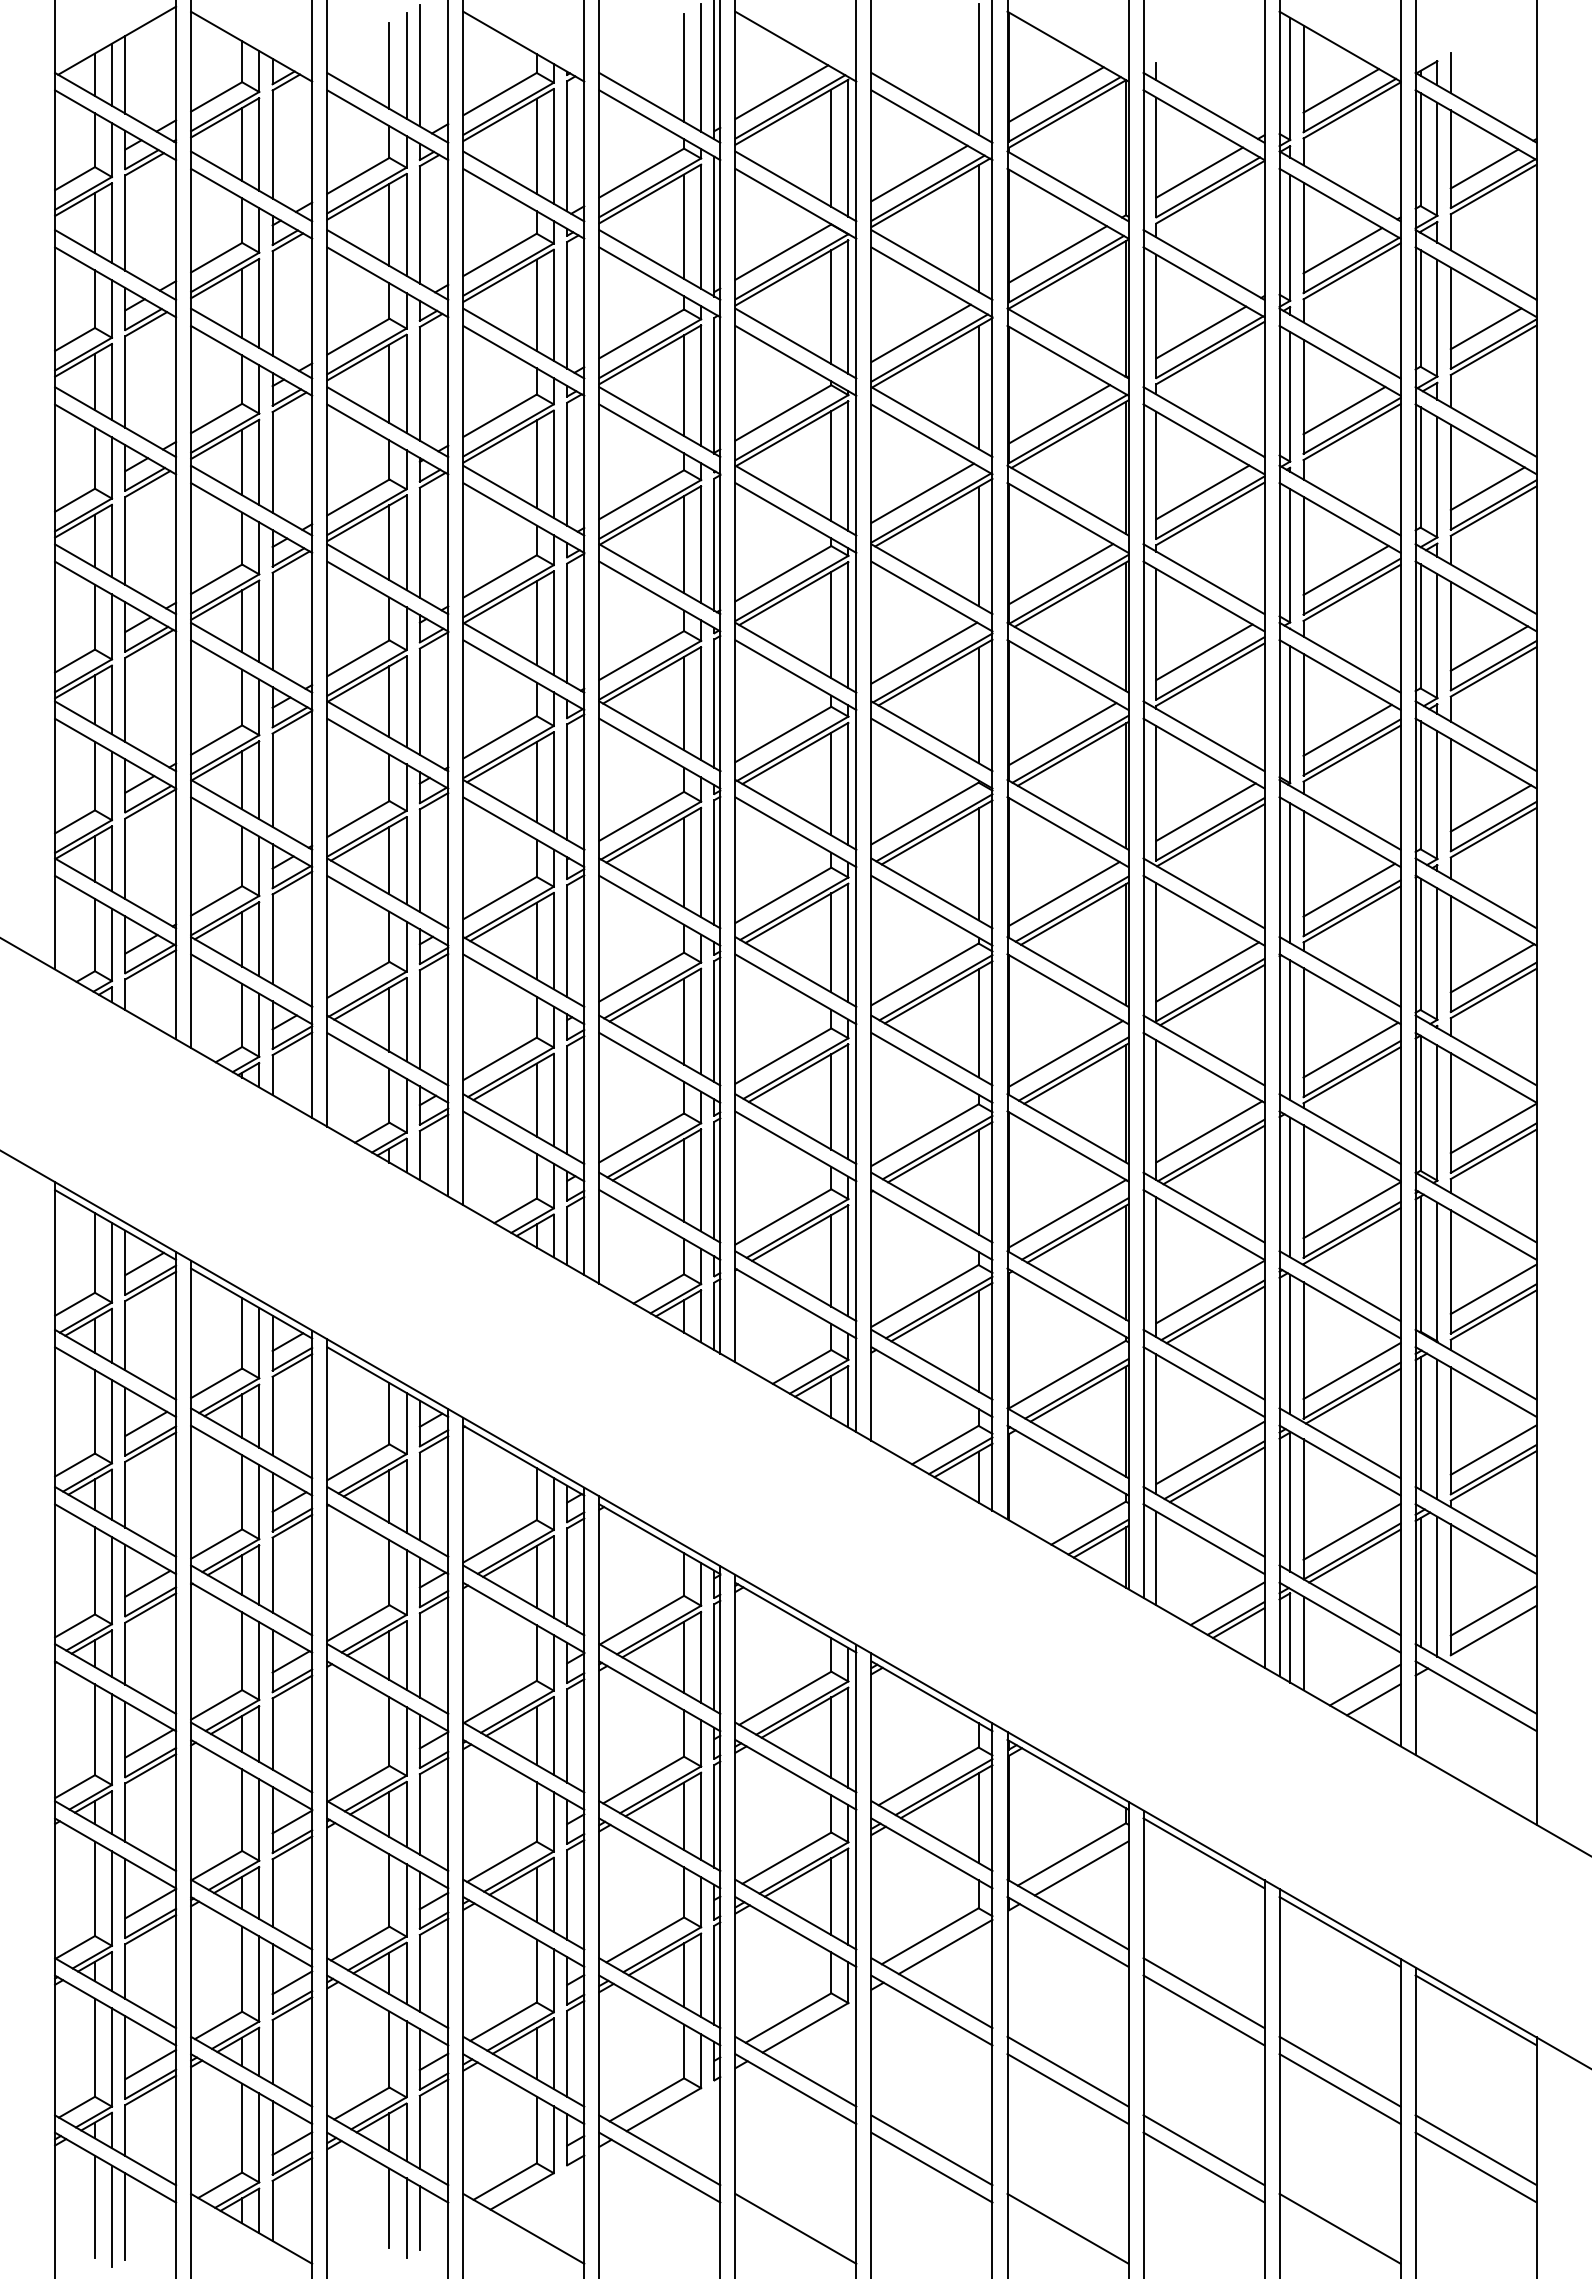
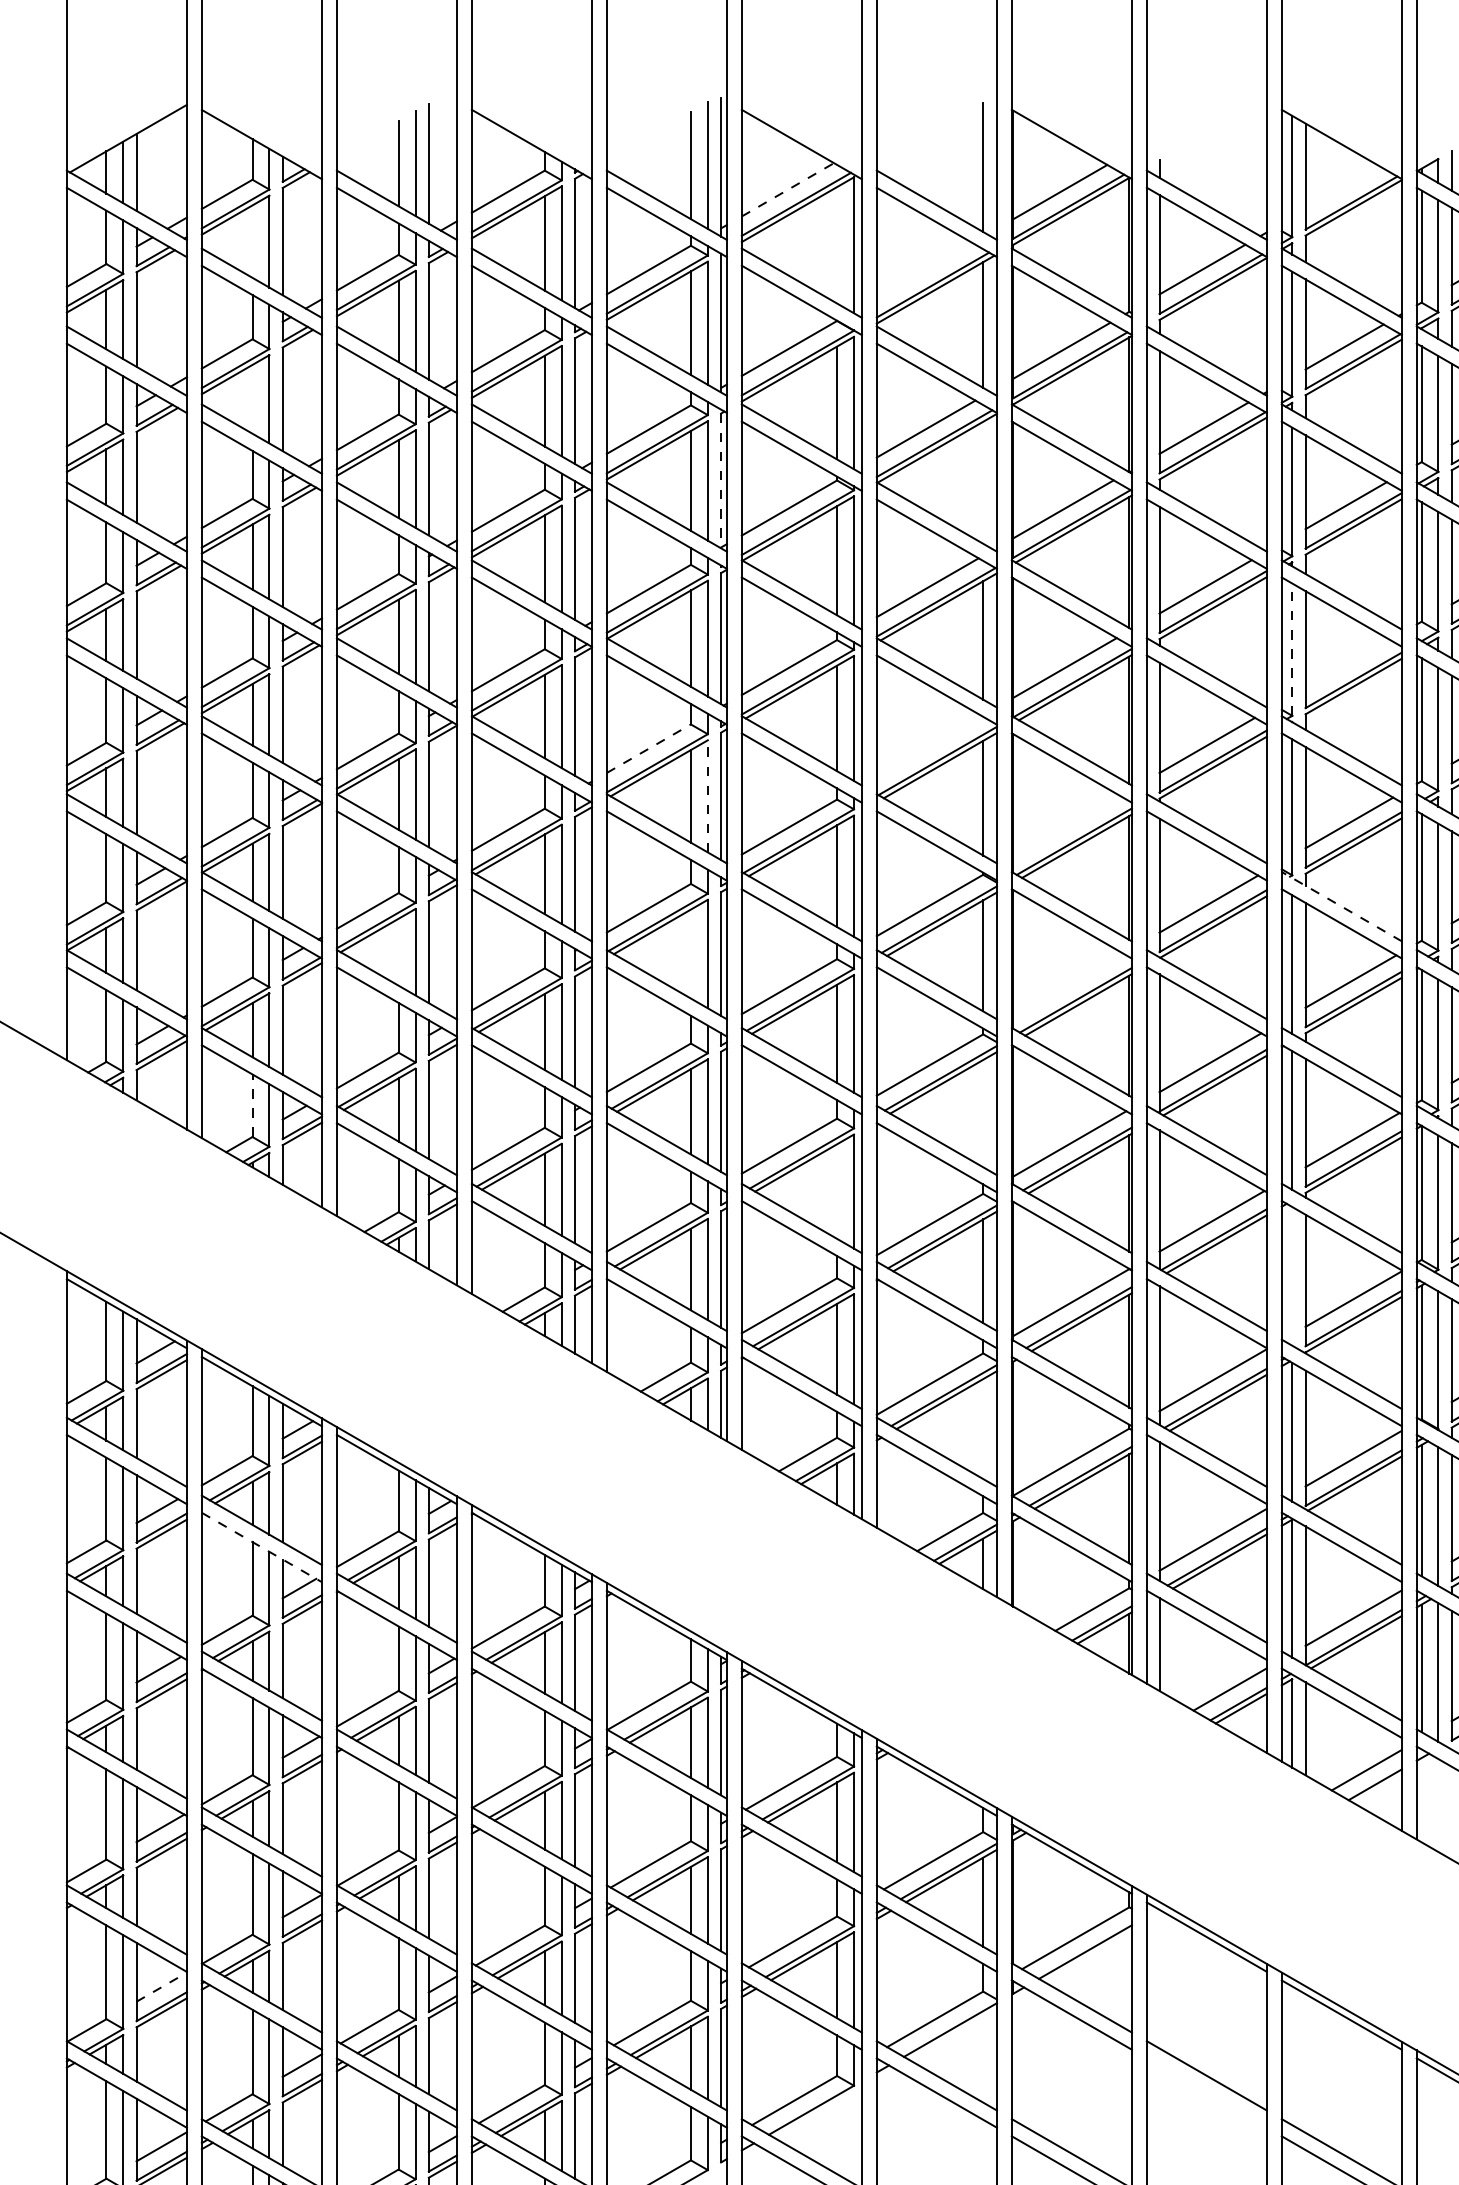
line: (1341, 90) -> (1343, 188), removed
line: (781, 92) -> (787, 190), solid -> dashed
line: (242, 144) -> (252, 241), removed
line: (831, 147) -> (837, 244), removed
line: (919, 173) -> (924, 270), removed
line: (242, 303) -> (252, 399), removed
line: (714, 385) -> (721, 480), solid -> dashed
line: (978, 387) -> (983, 482), removed
line: (1290, 555) -> (1292, 649), solid -> dashed
line: (1345, 570) -> (1347, 664), removed
line: (924, 652) -> (929, 745), removed
line: (641, 655) -> (648, 748), solid -> dashed
line: (701, 703) -> (708, 796), solid -> dashed
line: (1062, 734) -> (1066, 827), removed
line: (1340, 814) -> (1342, 906), solid -> dashed
line: (389, 860) -> (398, 952), removed
line: (684, 862) -> (691, 954), removed
line: (1064, 893) -> (1068, 984), removed
line: (242, 1015) -> (252, 1105), solid -> dashed
line: (978, 1023) -> (983, 1113), removed
line: (831, 1101) -> (837, 1191), removed
line: (1290, 1187) -> (1292, 1276), removed
line: (978, 1340) -> (983, 1428), removed
line: (251, 1460) -> (261, 1547), solid -> dashed
line: (151, 1903) -> (162, 1986), solid -> dashed
line: (1203, 2010) -> (1206, 2093), removed

